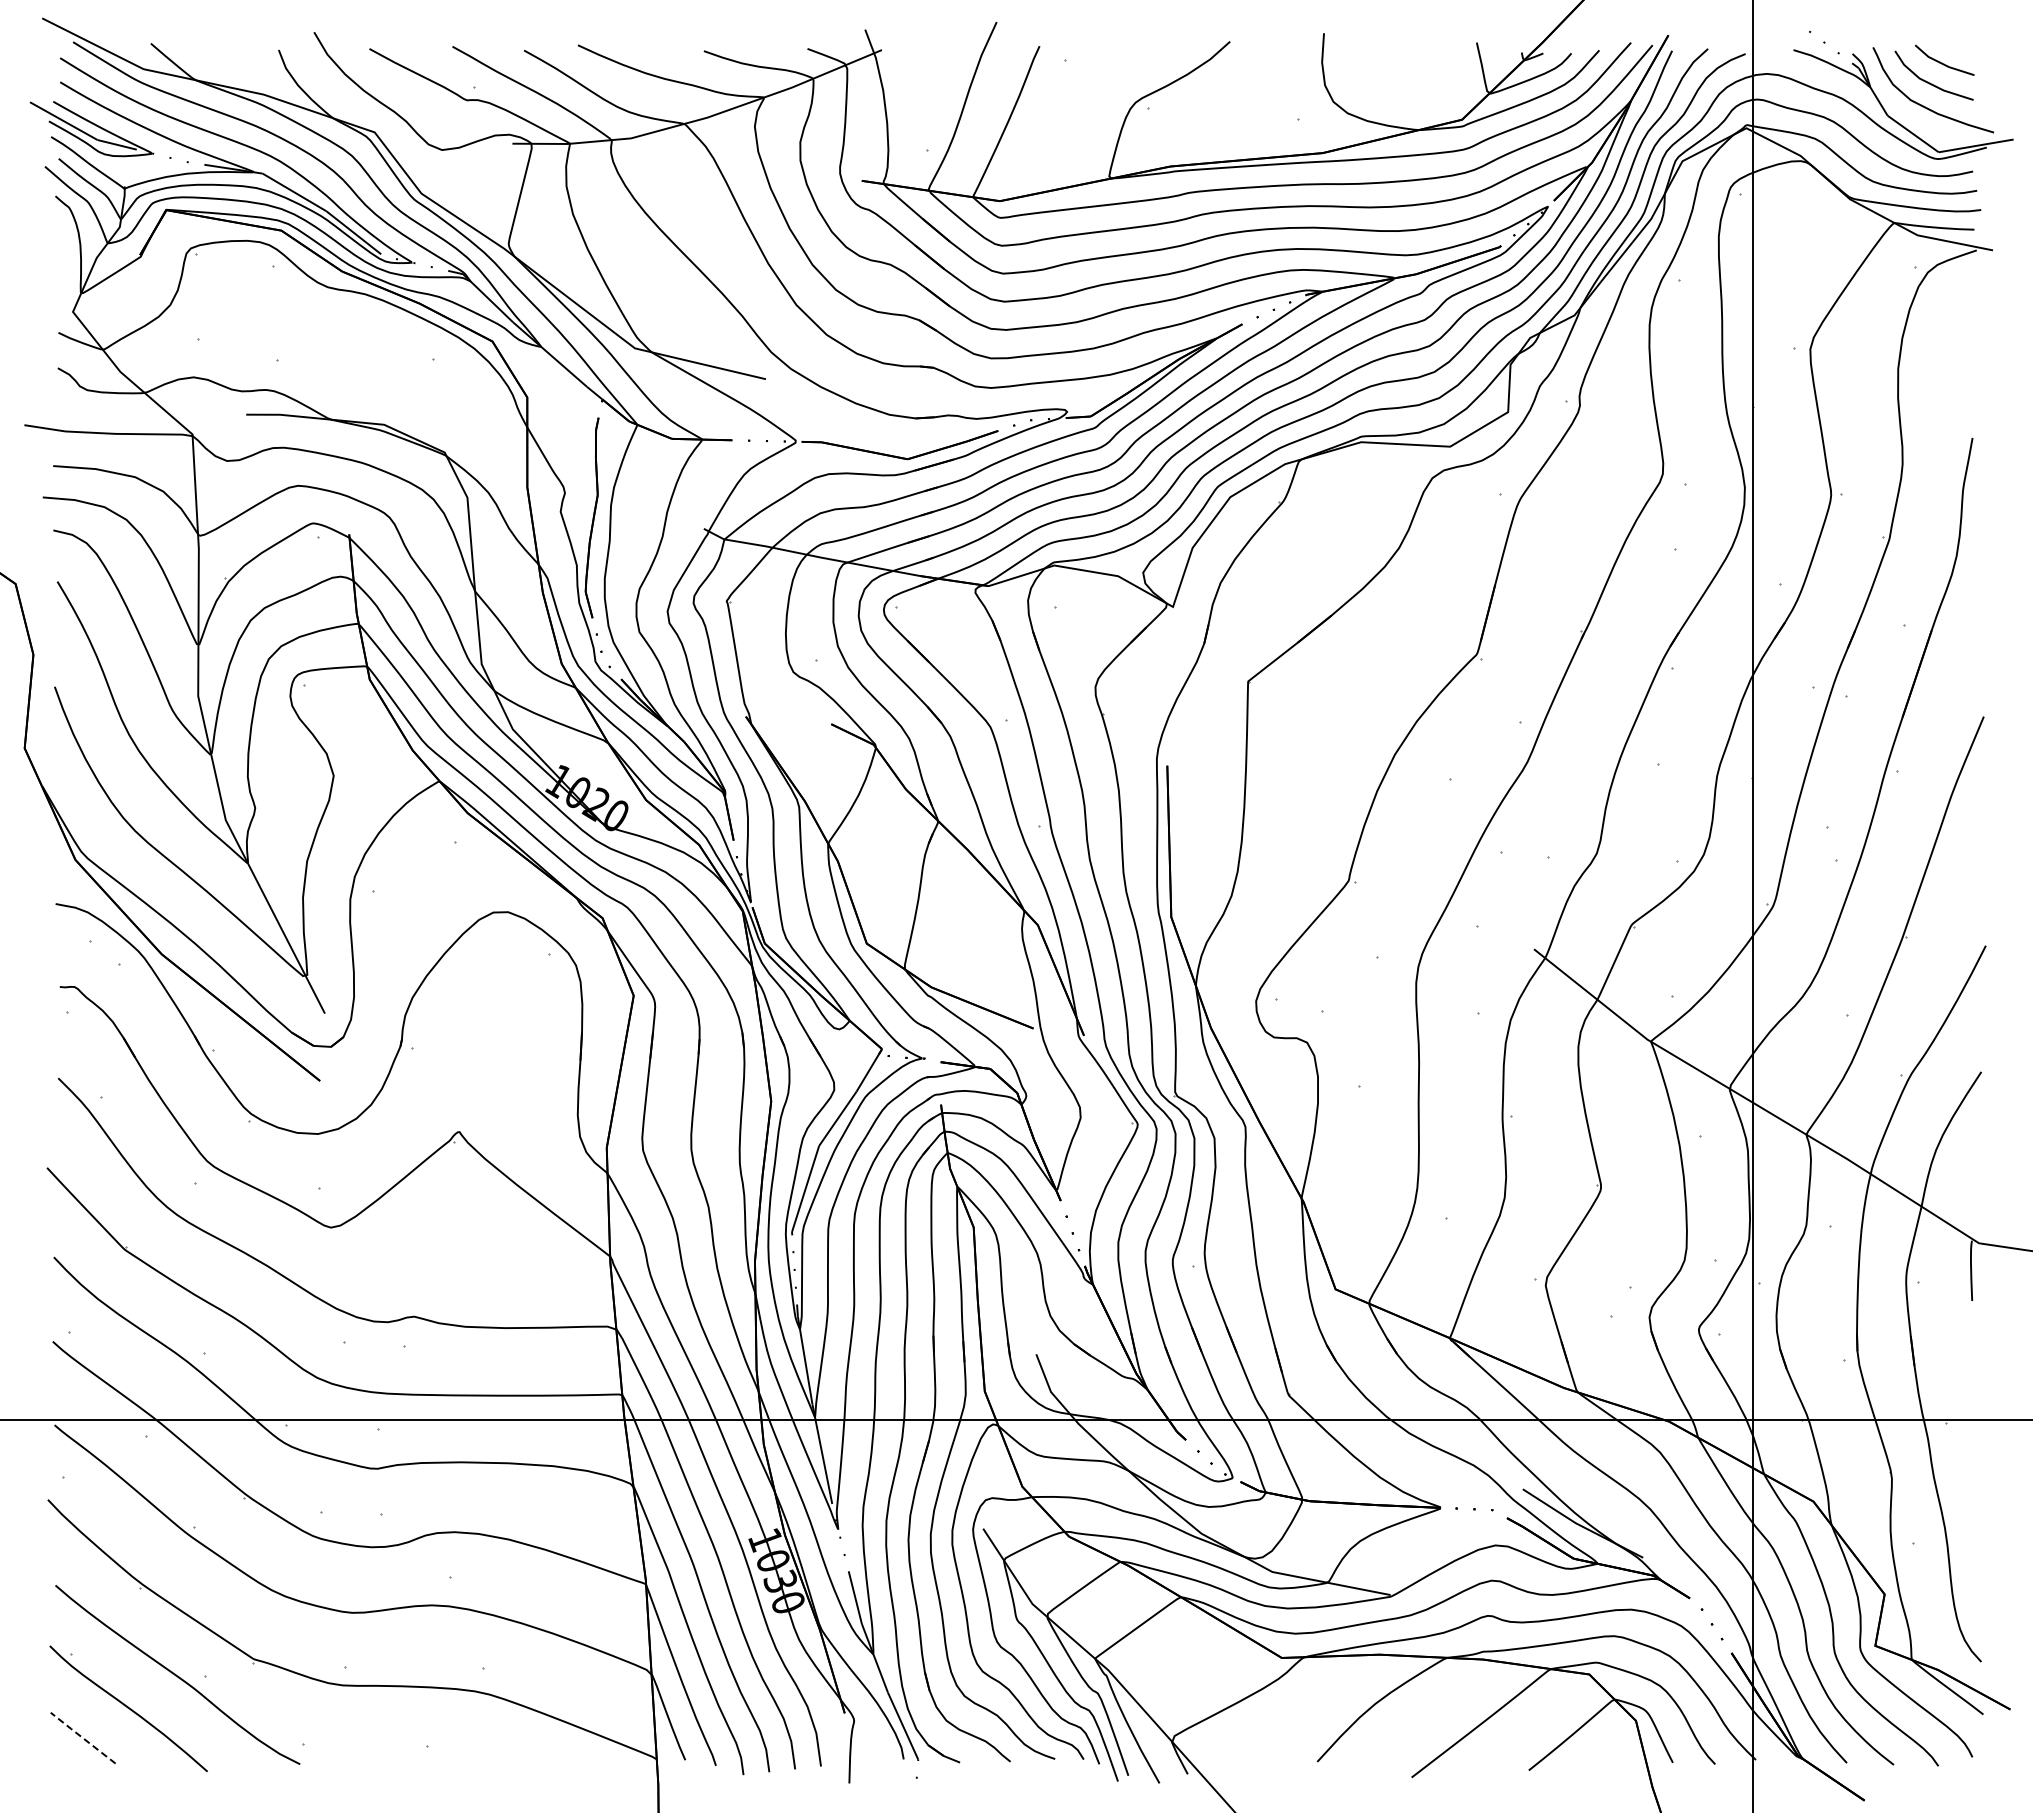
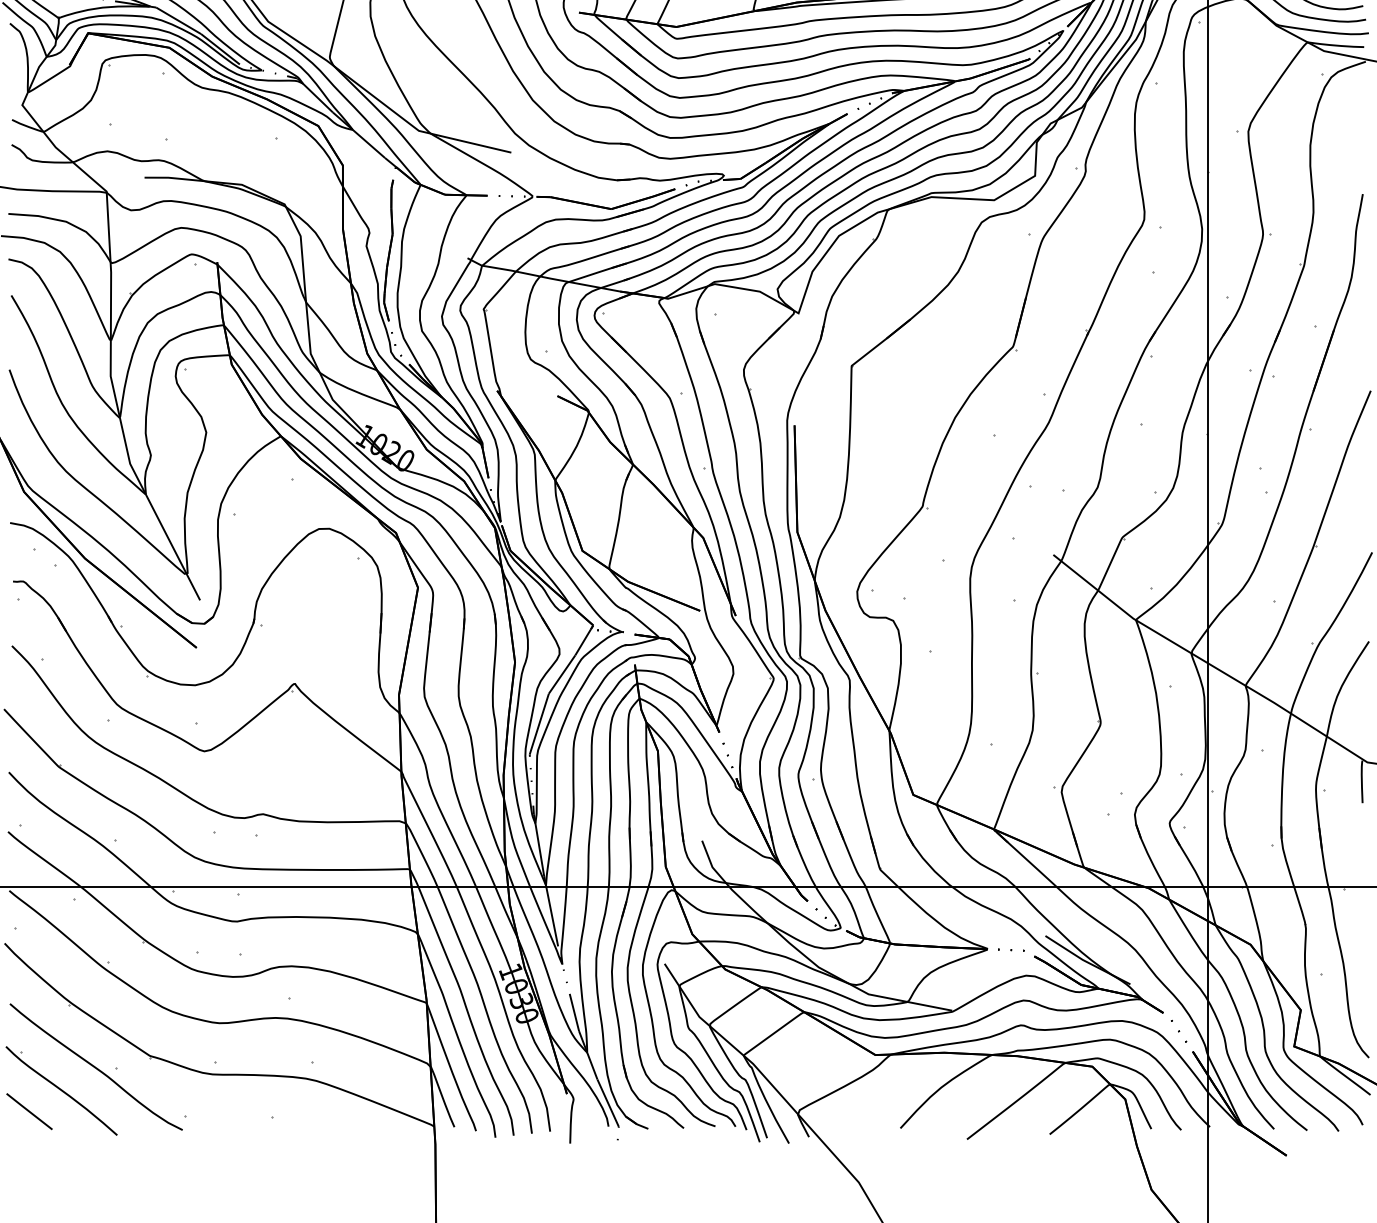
line: (82, 1737) -> (29, 1111), dashed -> solid

